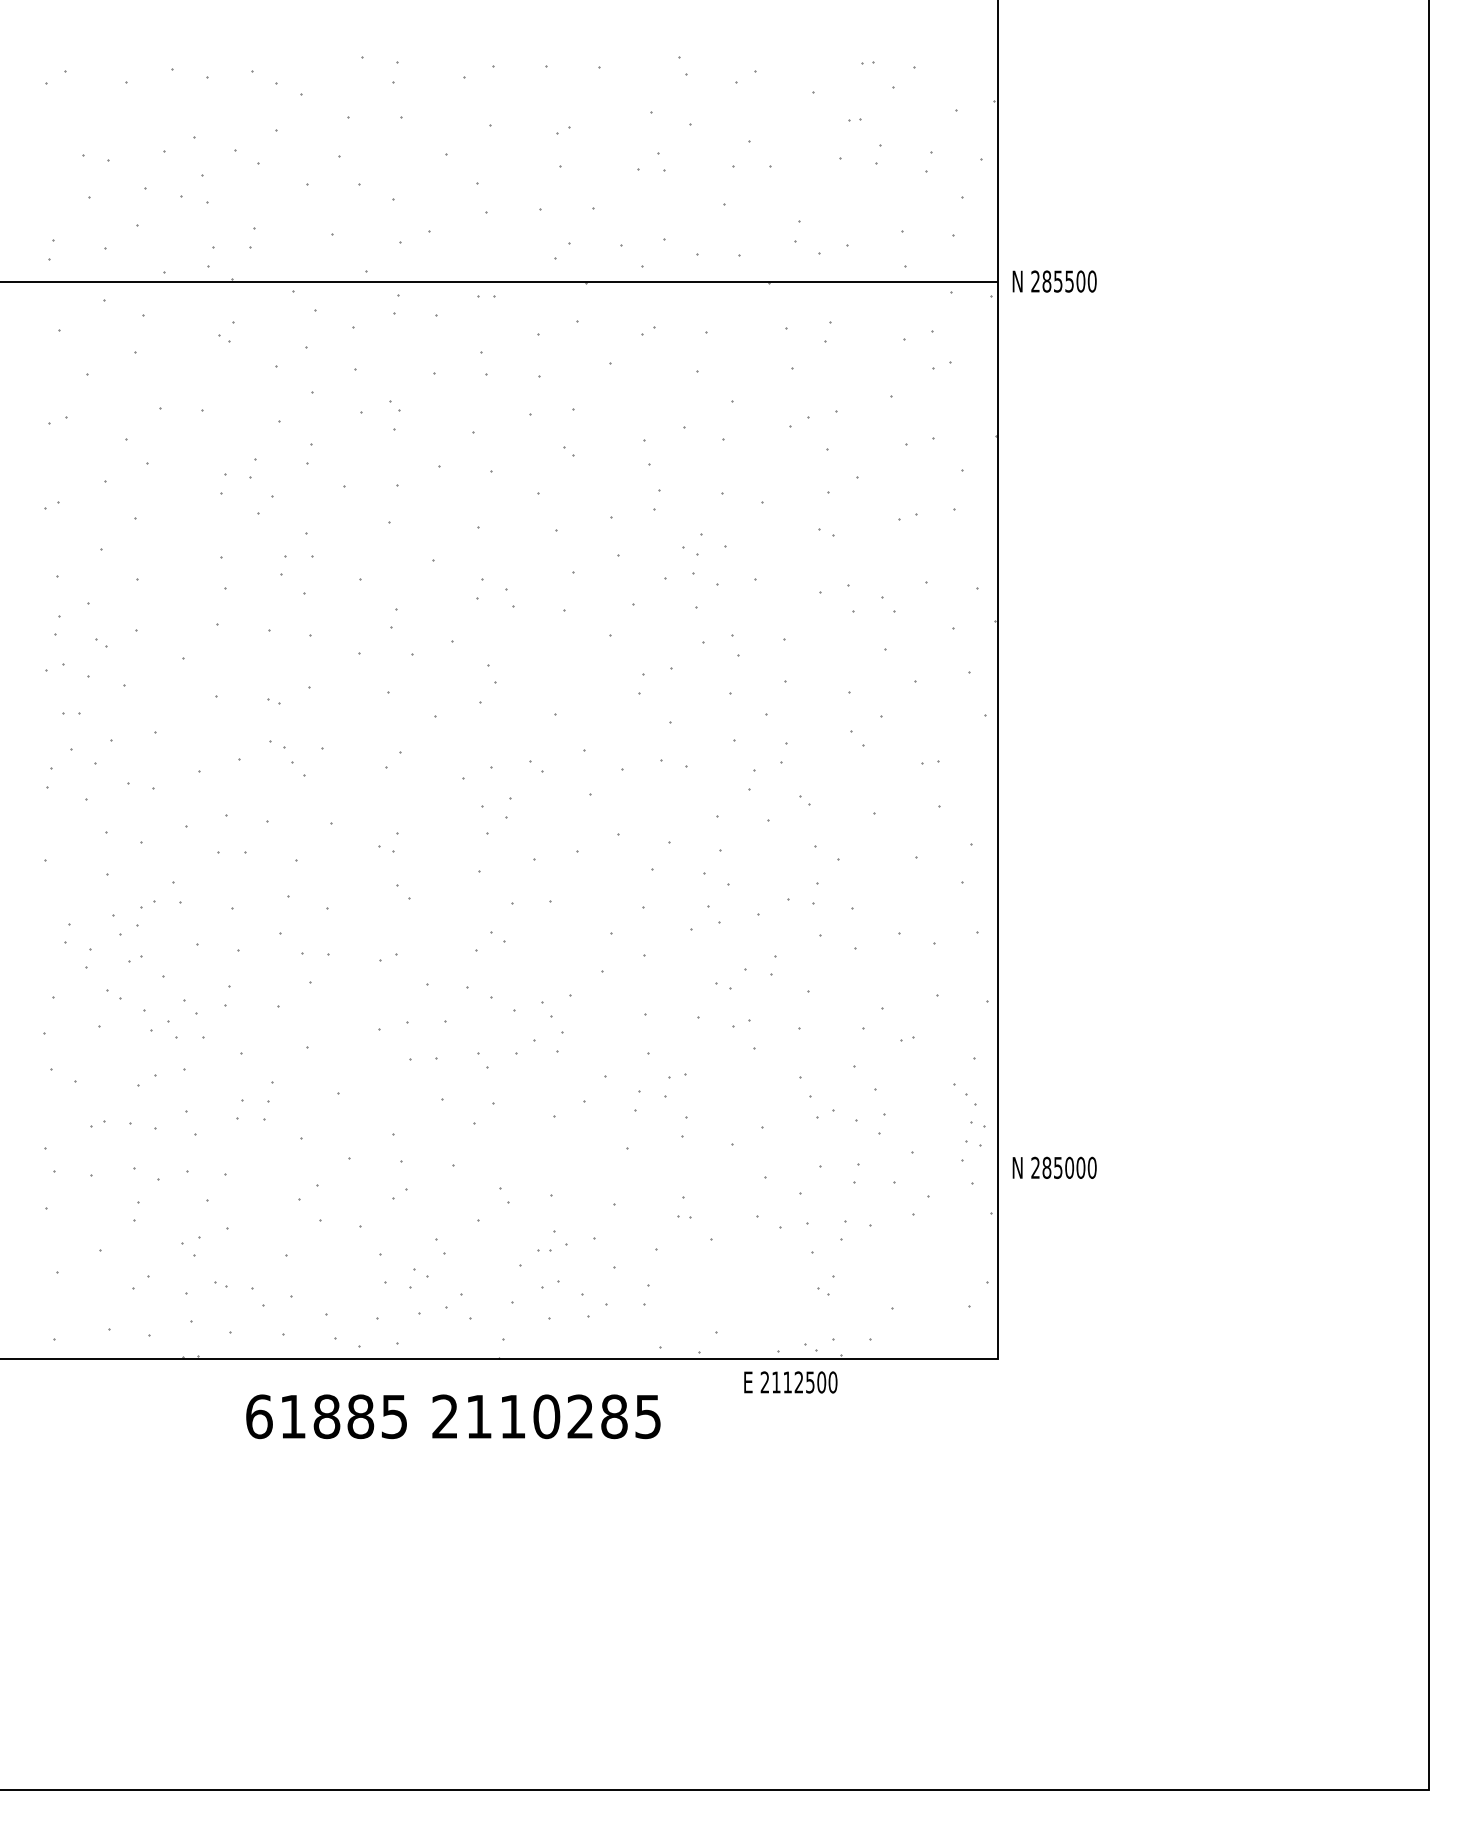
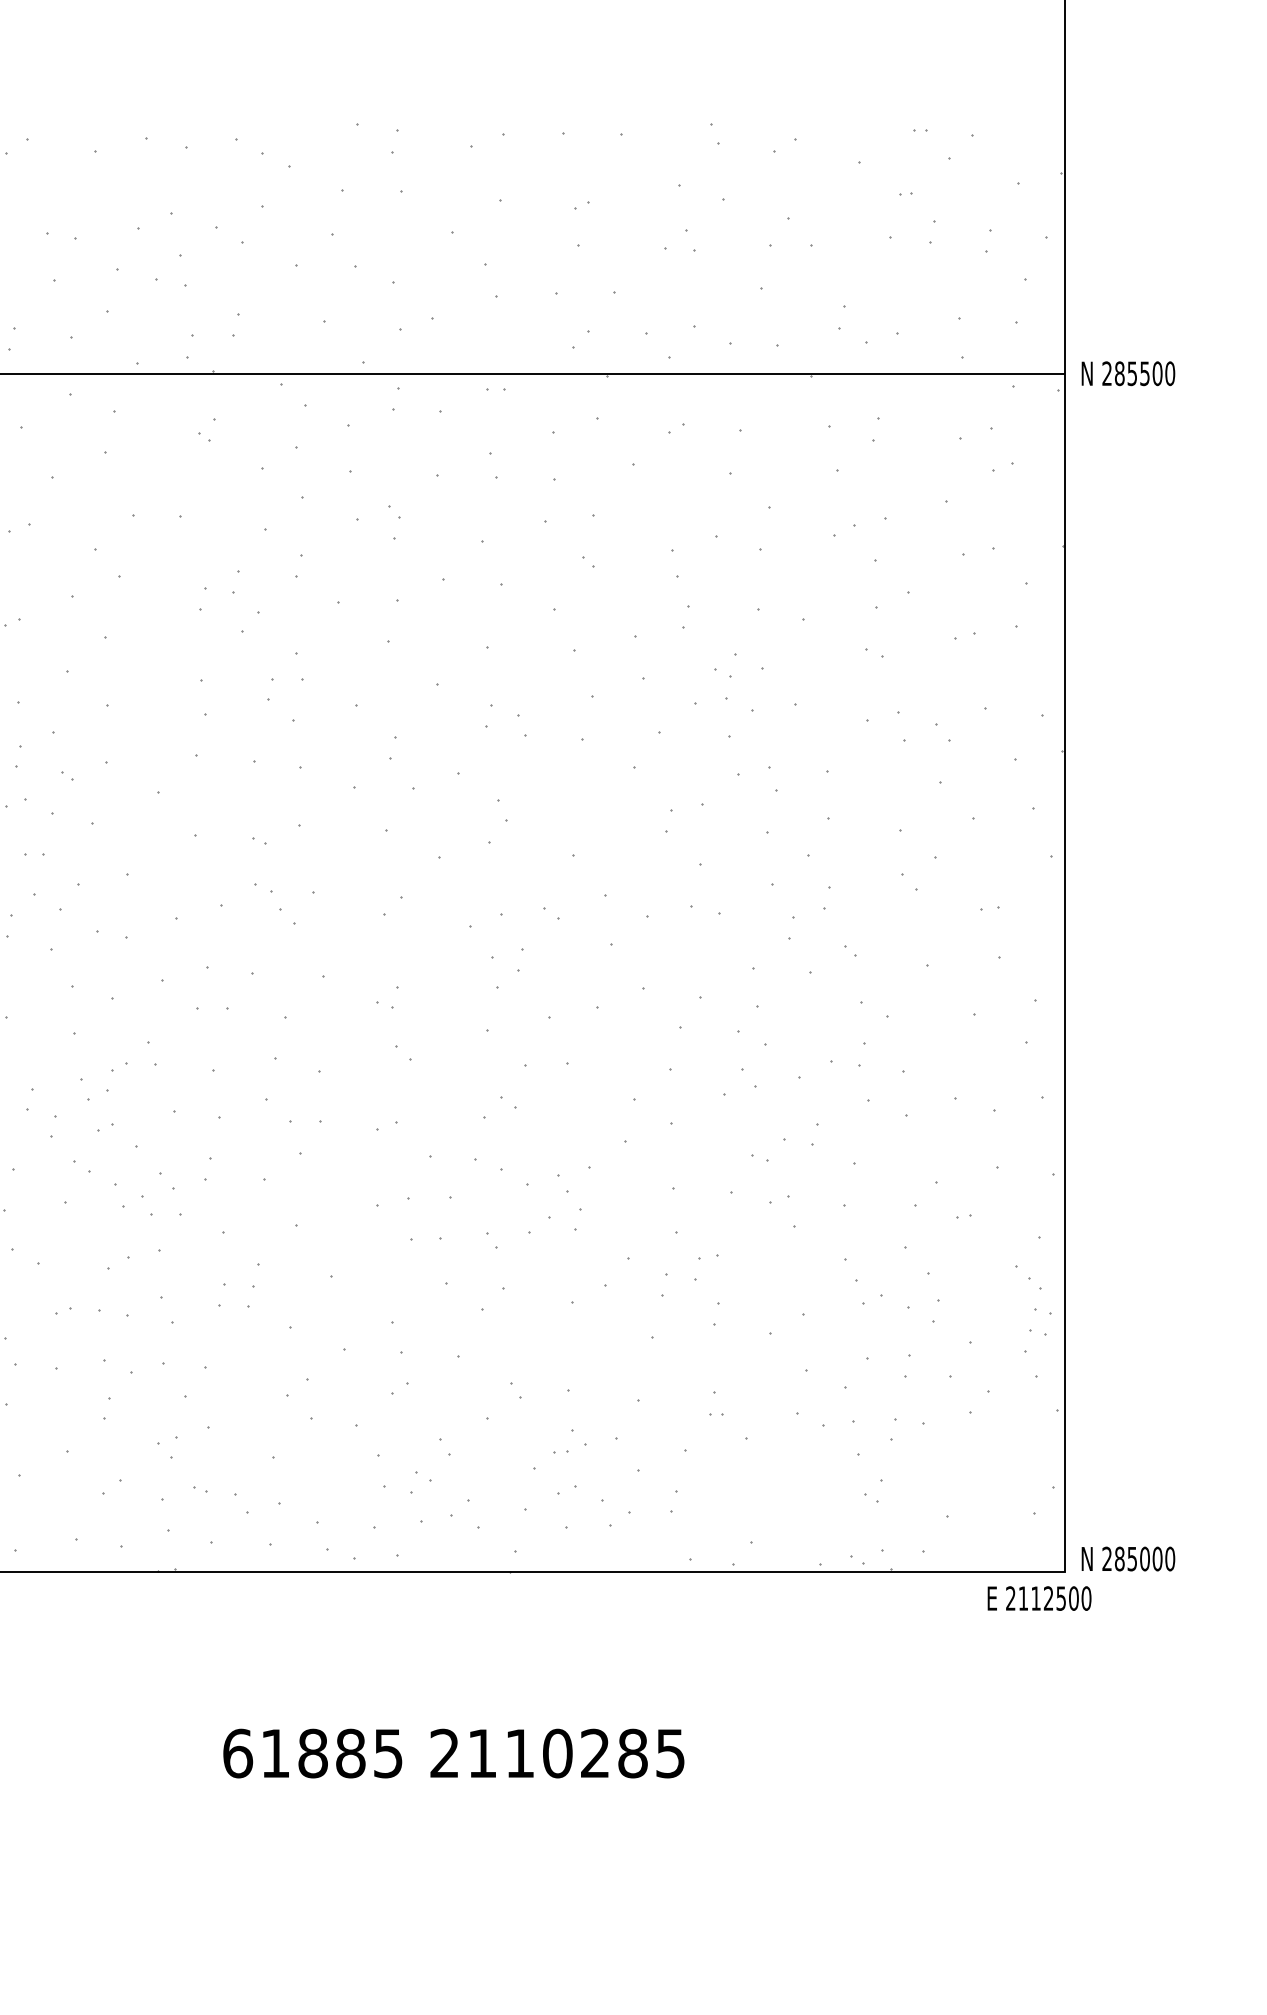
text: (1054, 1167) -> (1128, 1558), moved
text: (790, 1382) -> (1039, 1598), moved
text: (453, 1416) -> (453, 1753), moved

